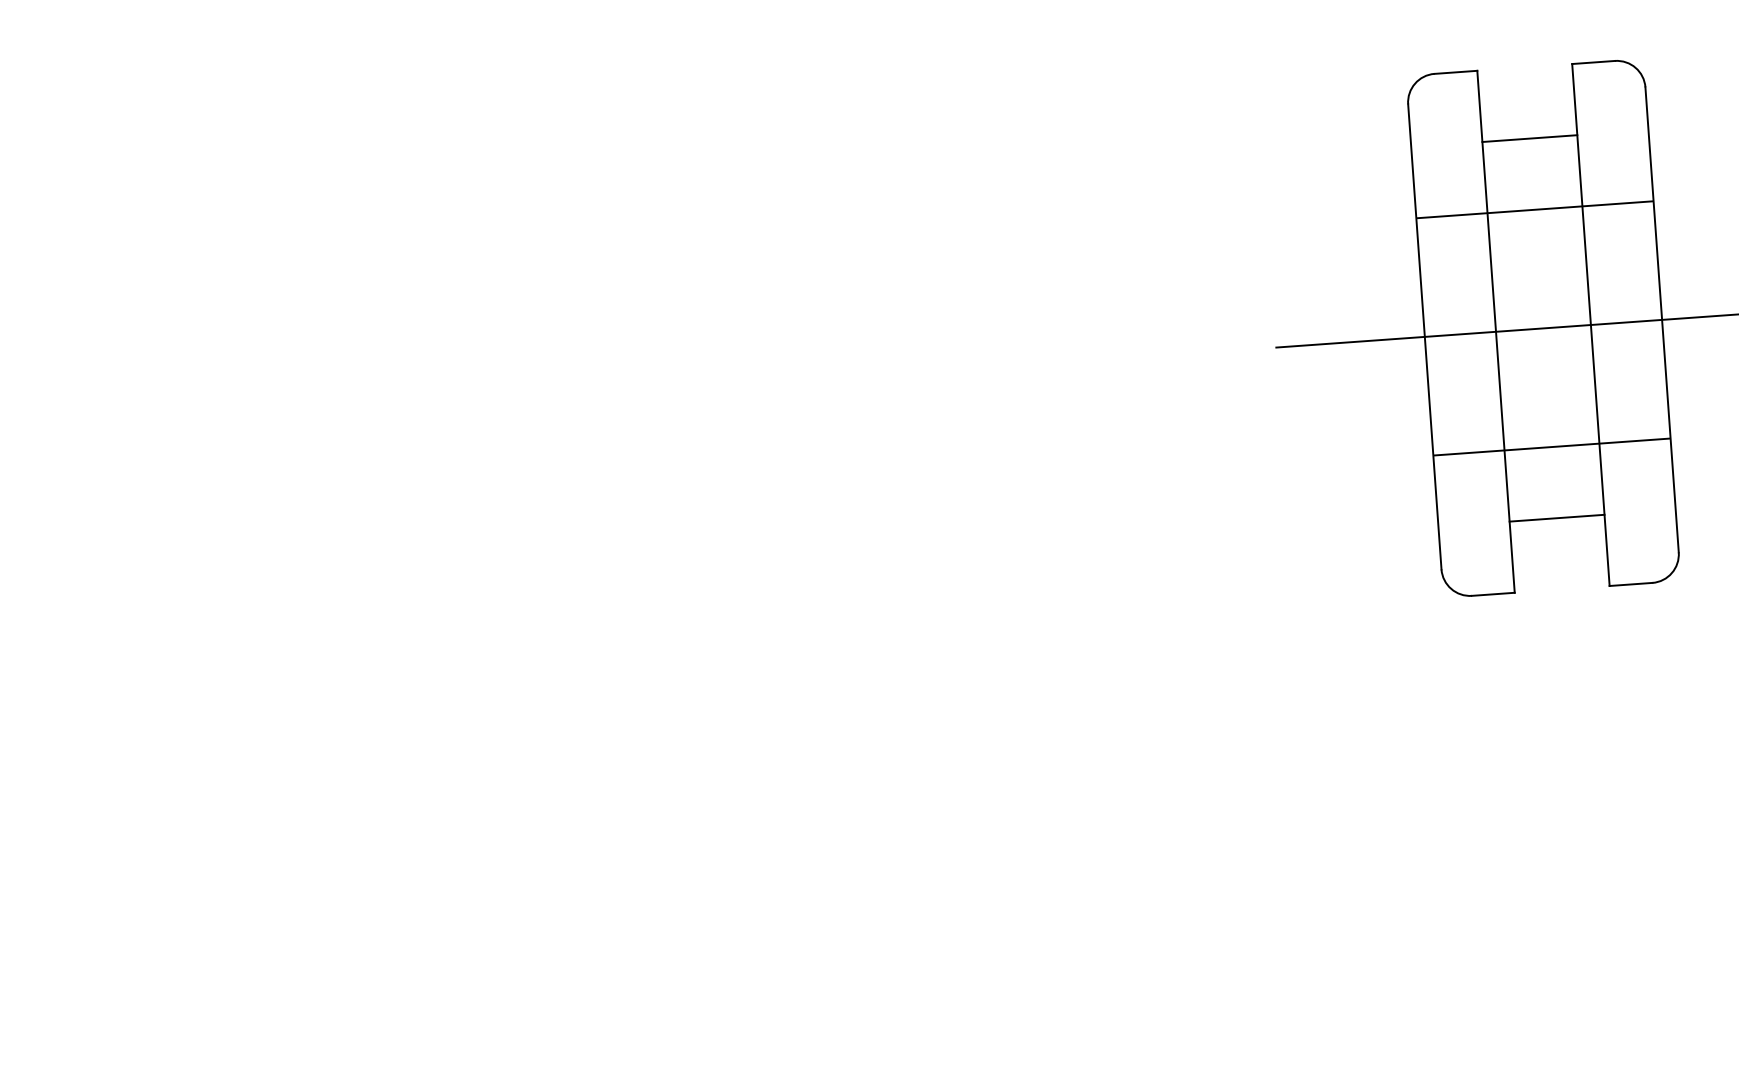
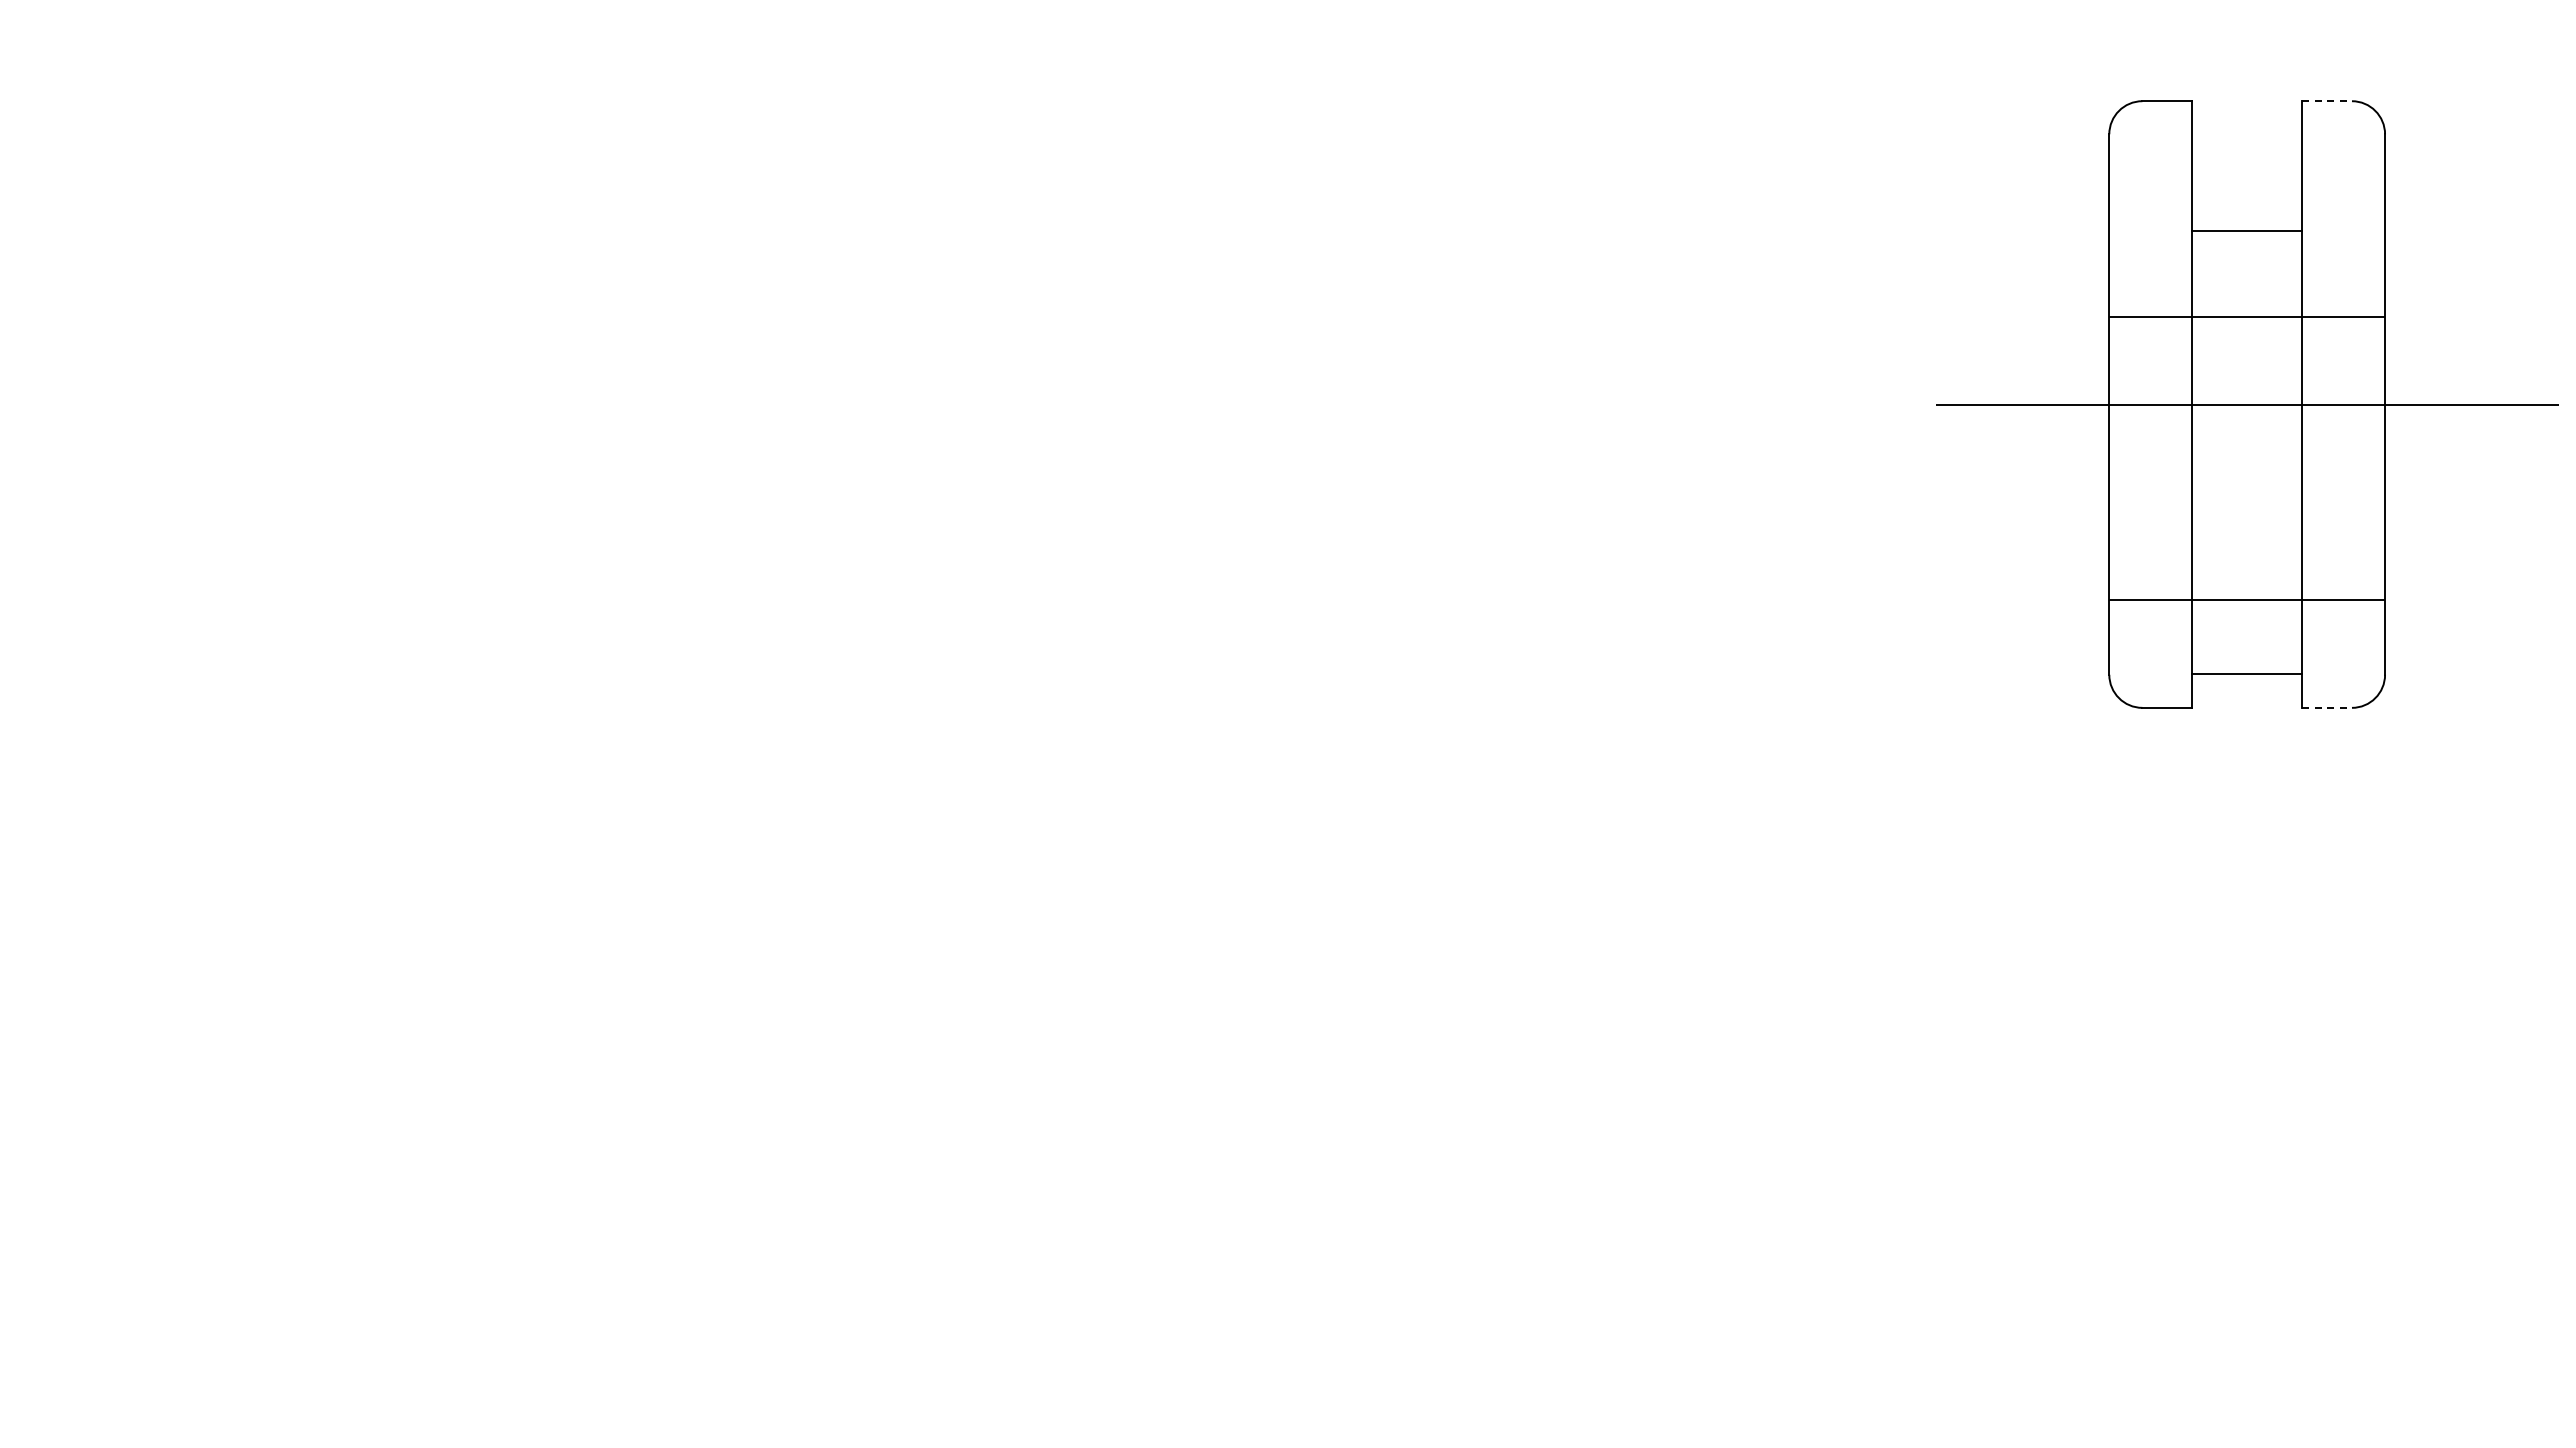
line: (1593, 62) -> (2327, 101), solid -> dashed
line: (1530, 138) -> (2247, 230), moved
line: (1535, 209) -> (2247, 316), moved
line: (1552, 447) -> (2247, 600), moved
line: (1557, 518) -> (2247, 674), moved
line: (1631, 584) -> (2327, 707), solid -> dashed

